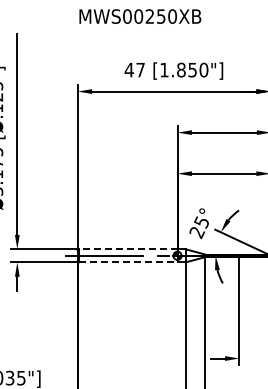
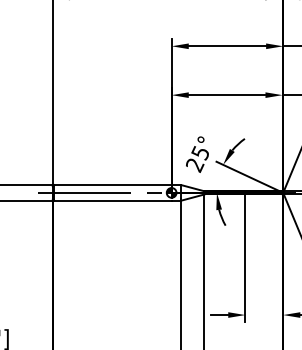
line: (127, 249) -> (112, 185), dashed -> solid
line: (128, 262) -> (113, 200), dashed -> solid

